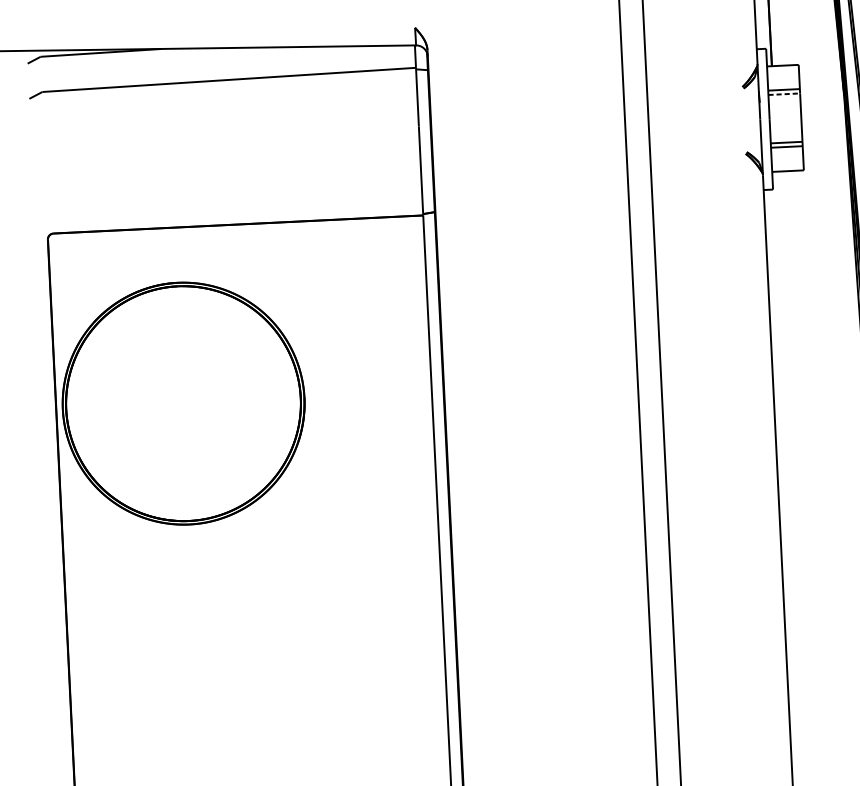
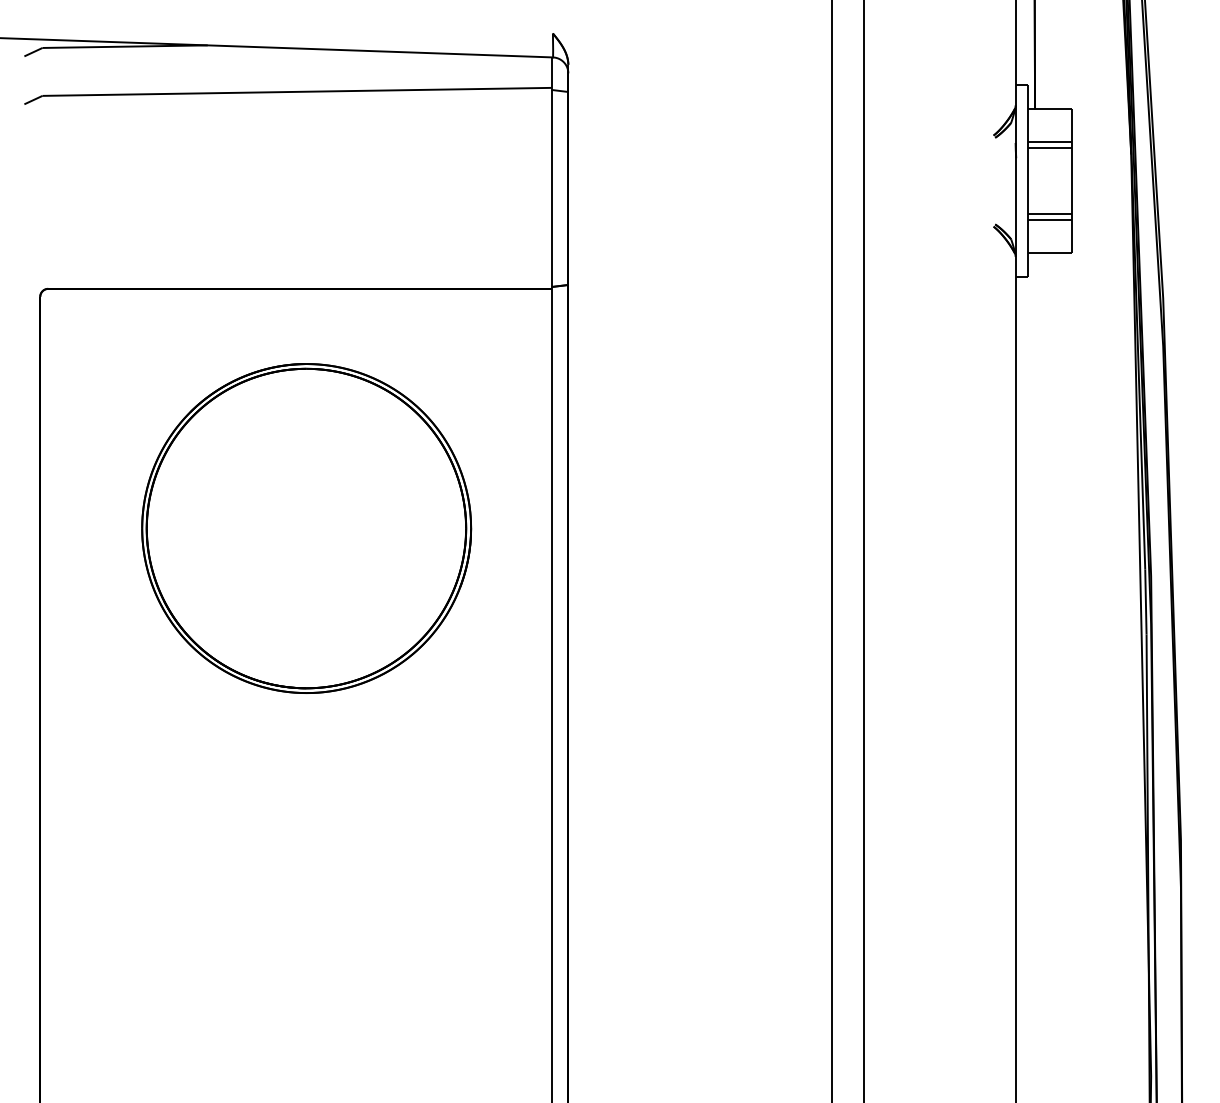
line: (783, 94) -> (1049, 148), dashed -> solid
part: (183, 403) -> (306, 528), moved

